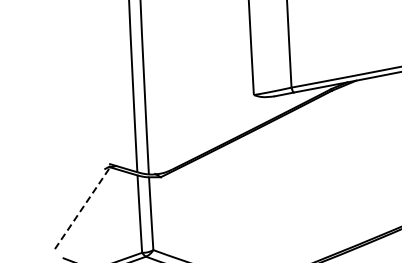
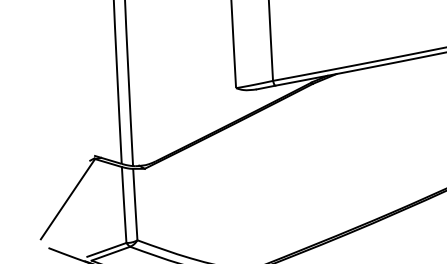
line: (83, 207) -> (68, 198), dashed -> solid

